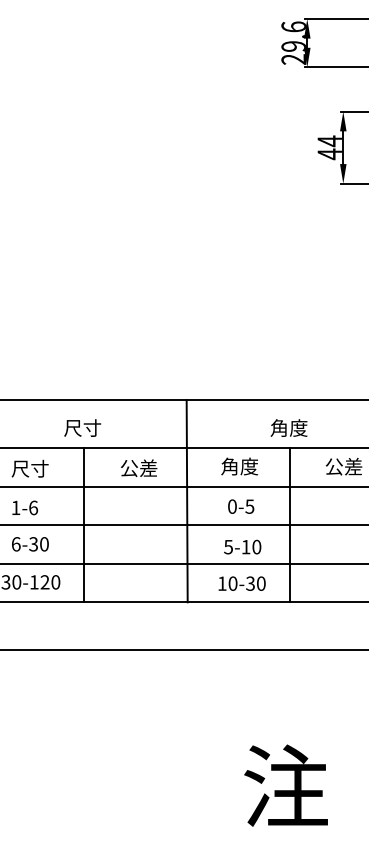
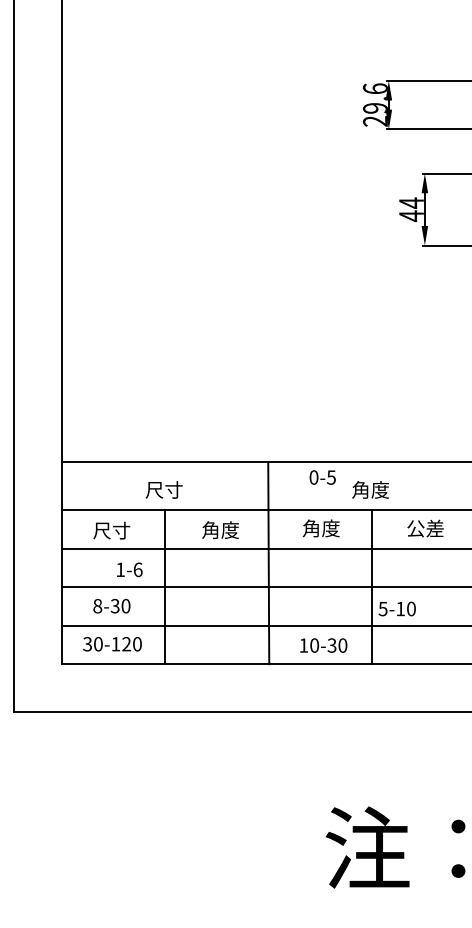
text: (138, 468) -> (220, 530), 公差 -> 角度
text: (240, 506) -> (322, 477), moved
text: (24, 507) -> (129, 569), moved
text: (15, 544) -> (97, 606), 6-30 -> 8-30
text: (241, 546) -> (396, 608), moved

